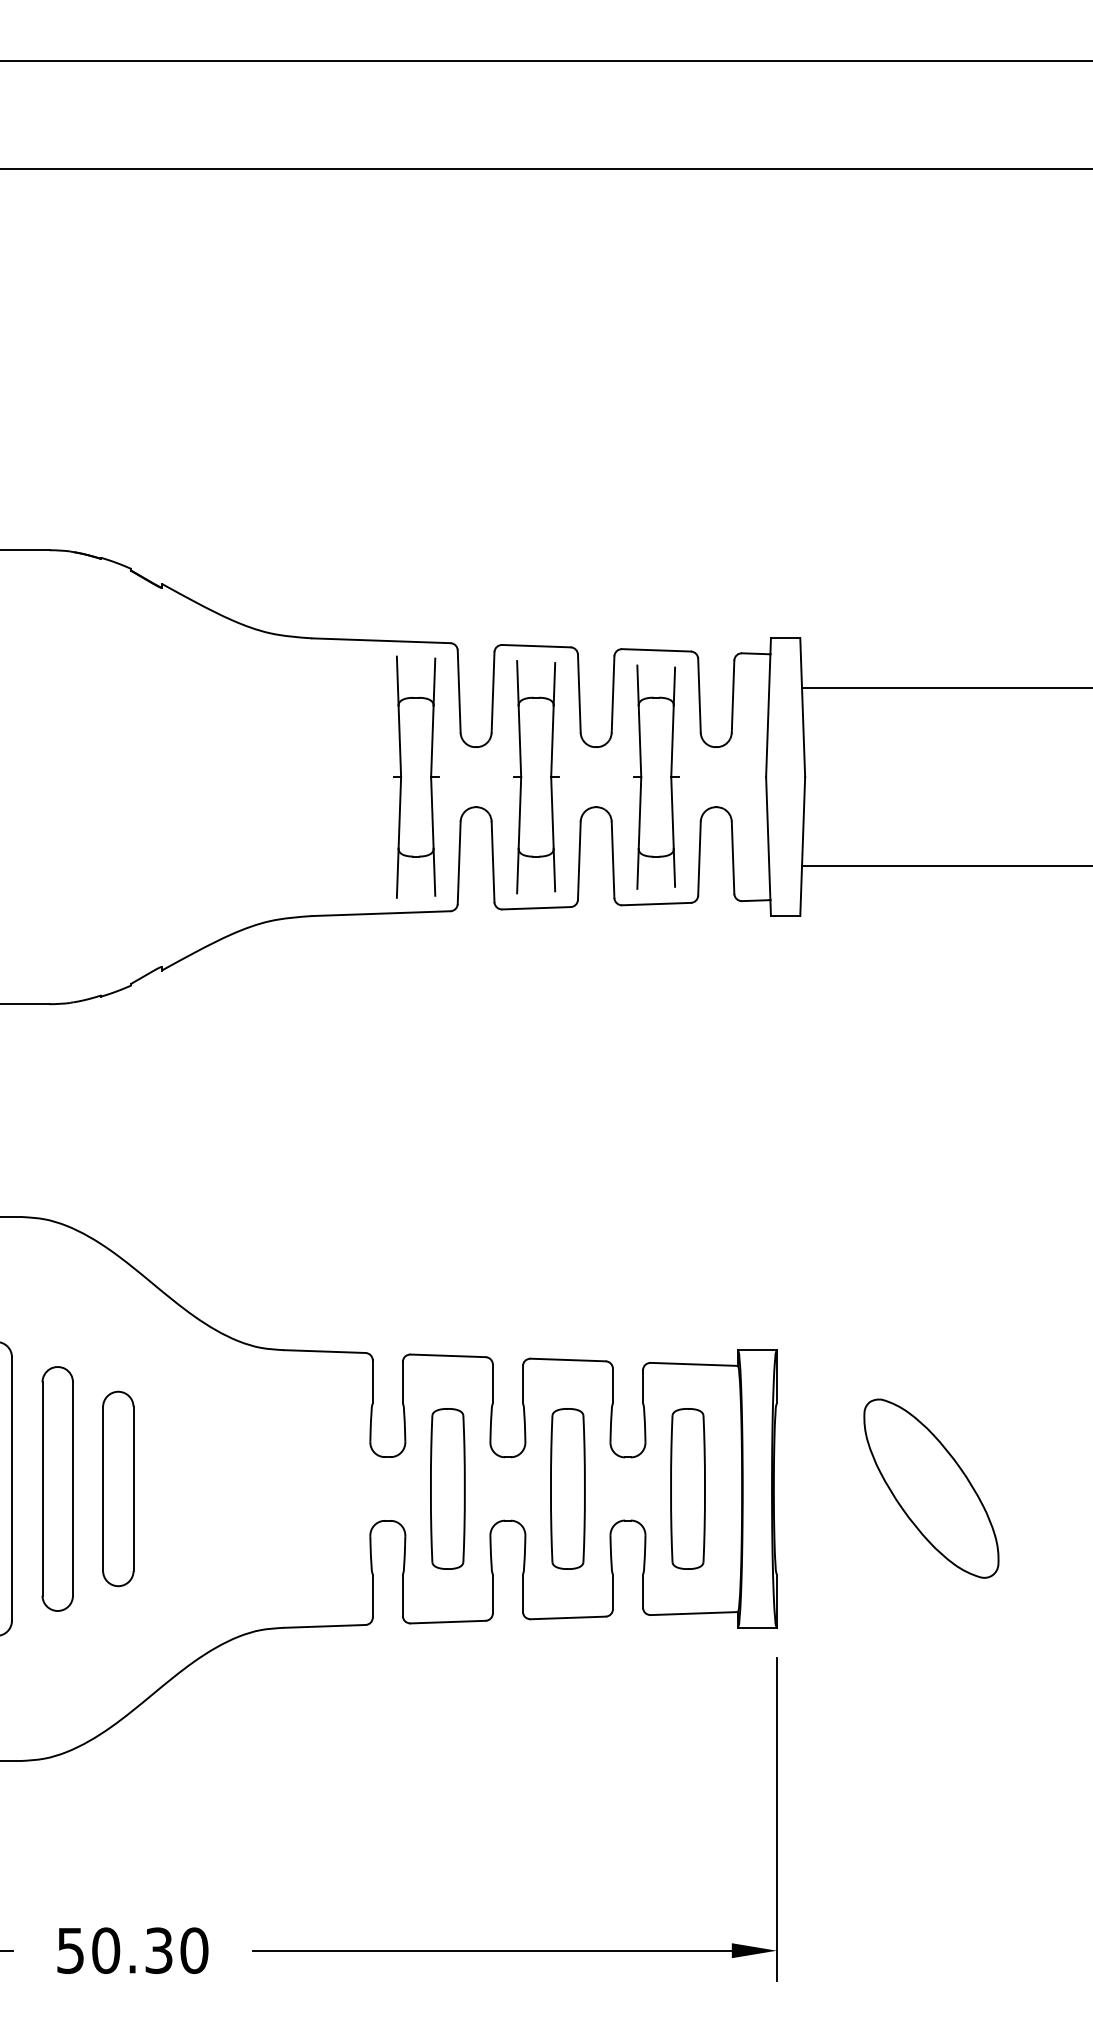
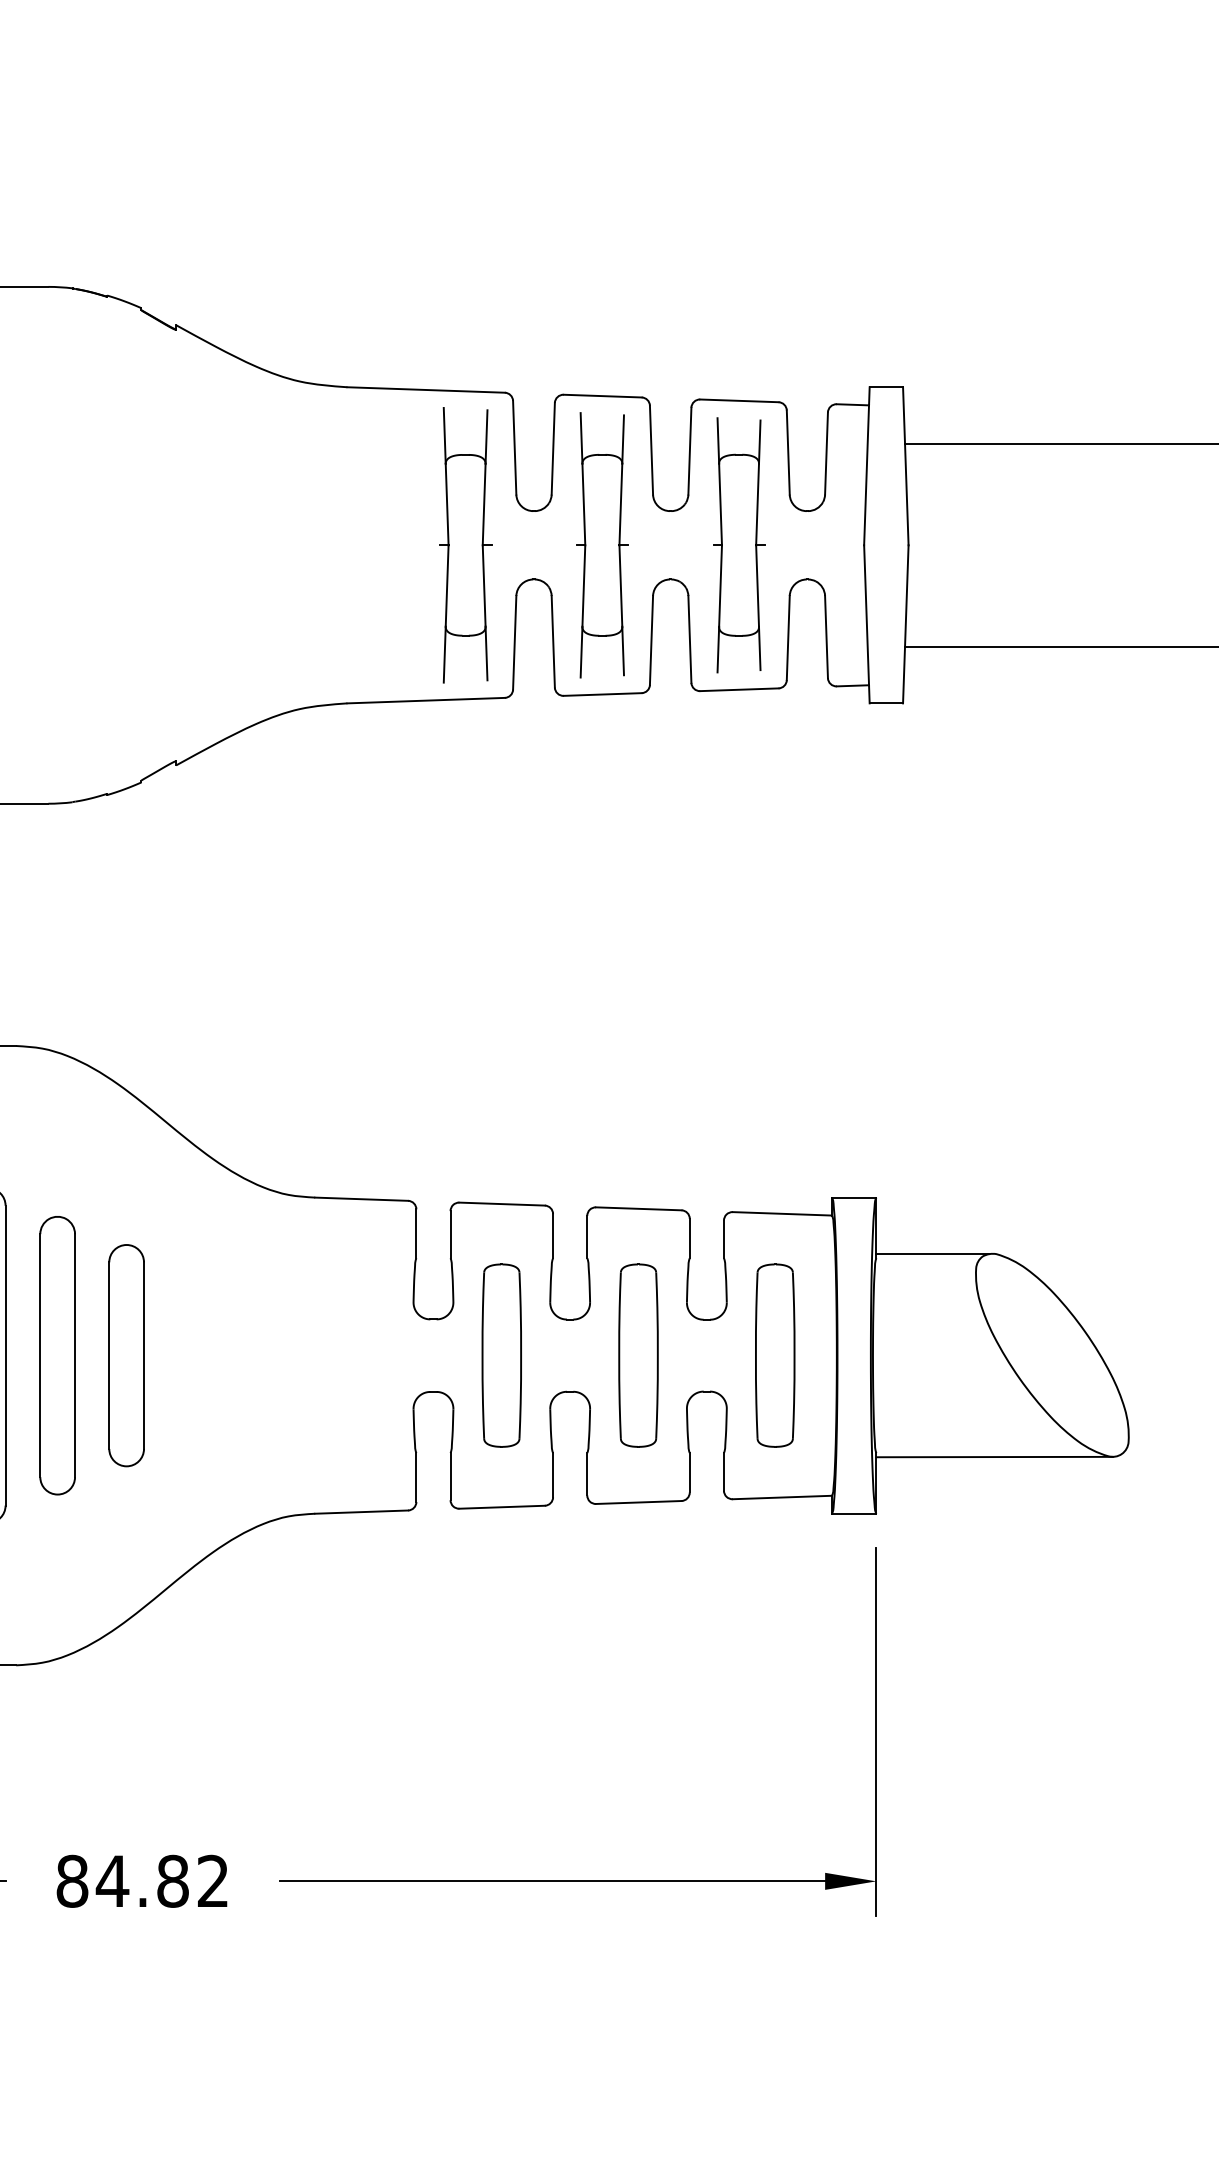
line: (826, 1399) -> (932, 1253), added
line: (880, 1577) -> (994, 1456), added
text: (132, 1950) -> (142, 1881), 50.30 -> 84.82

